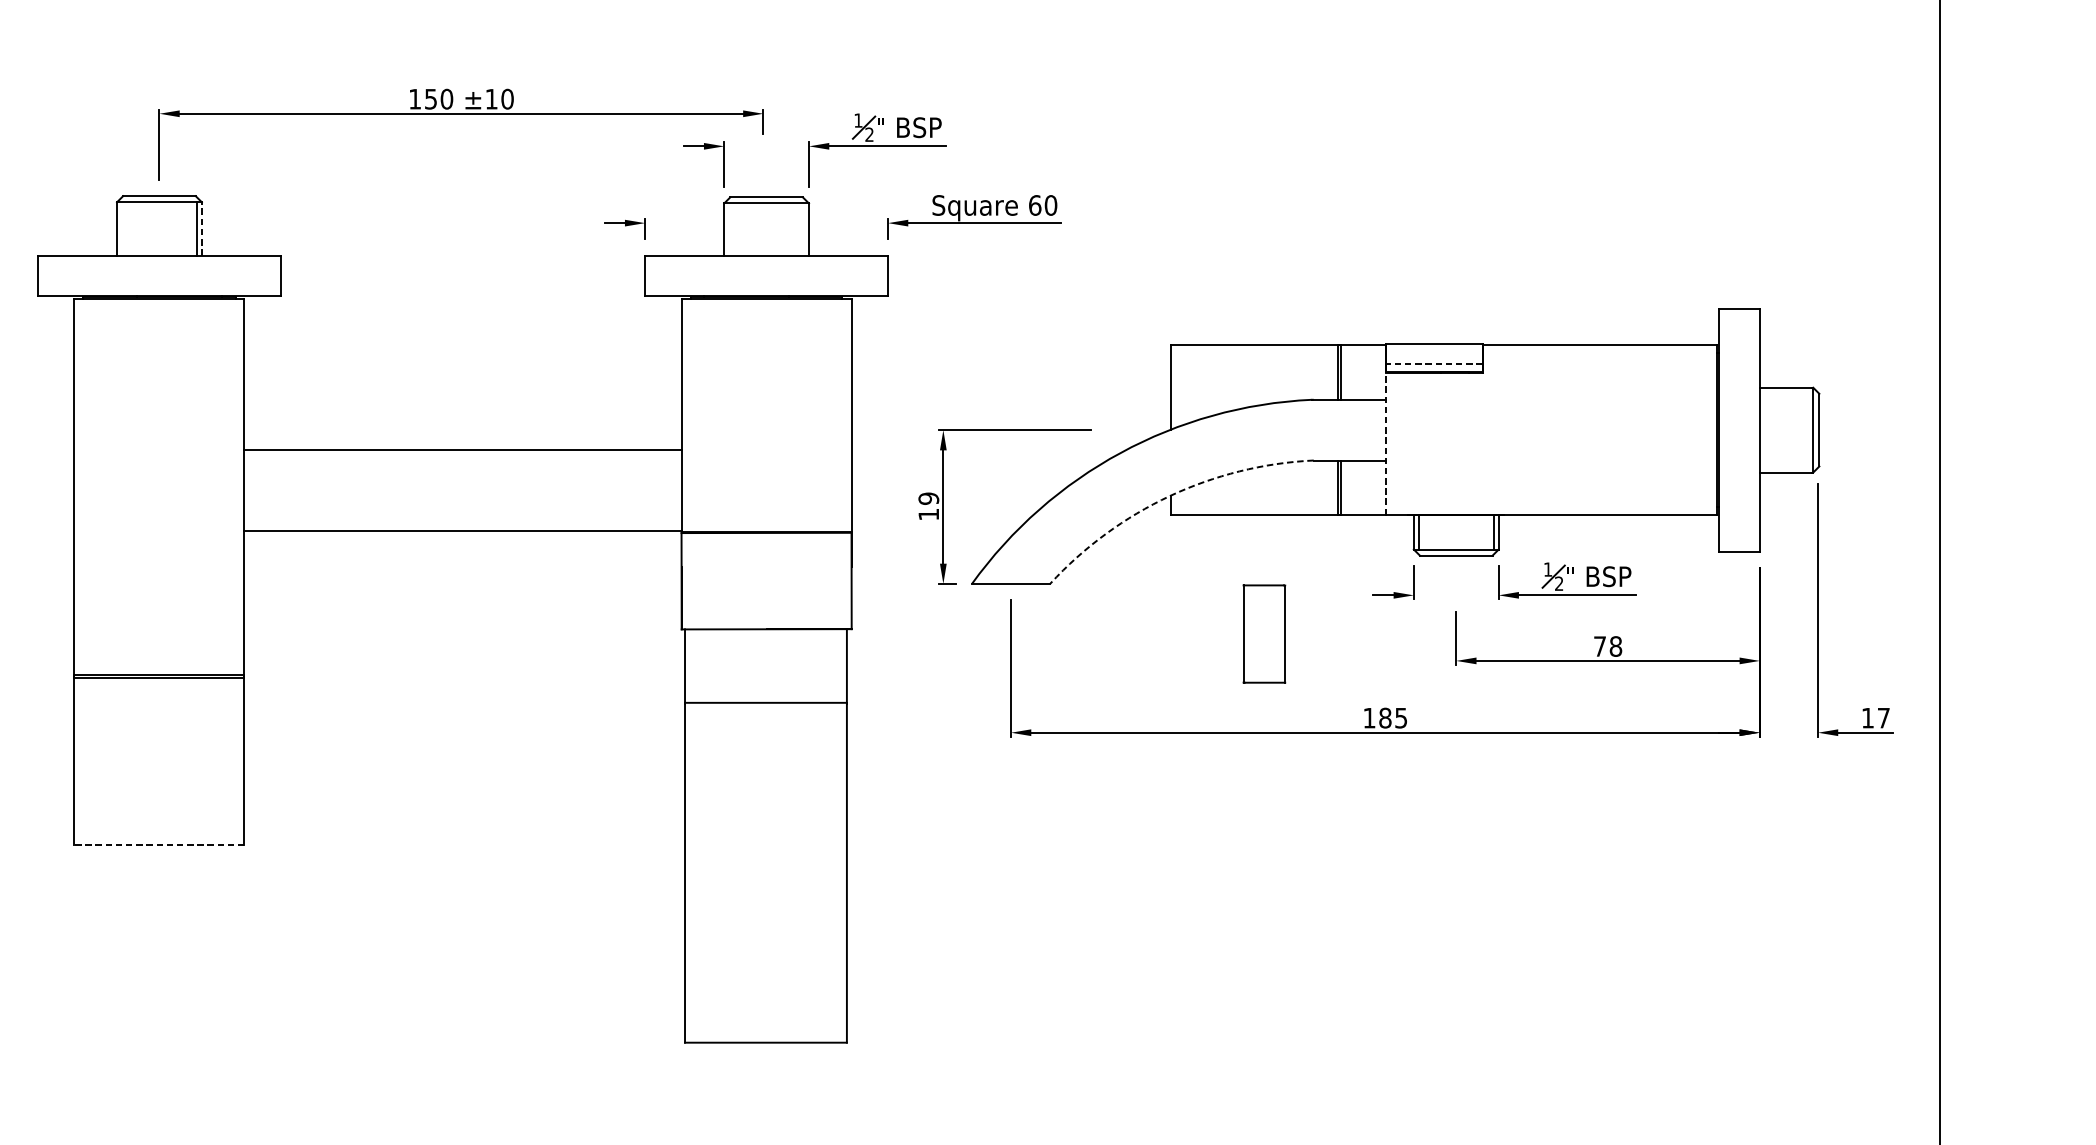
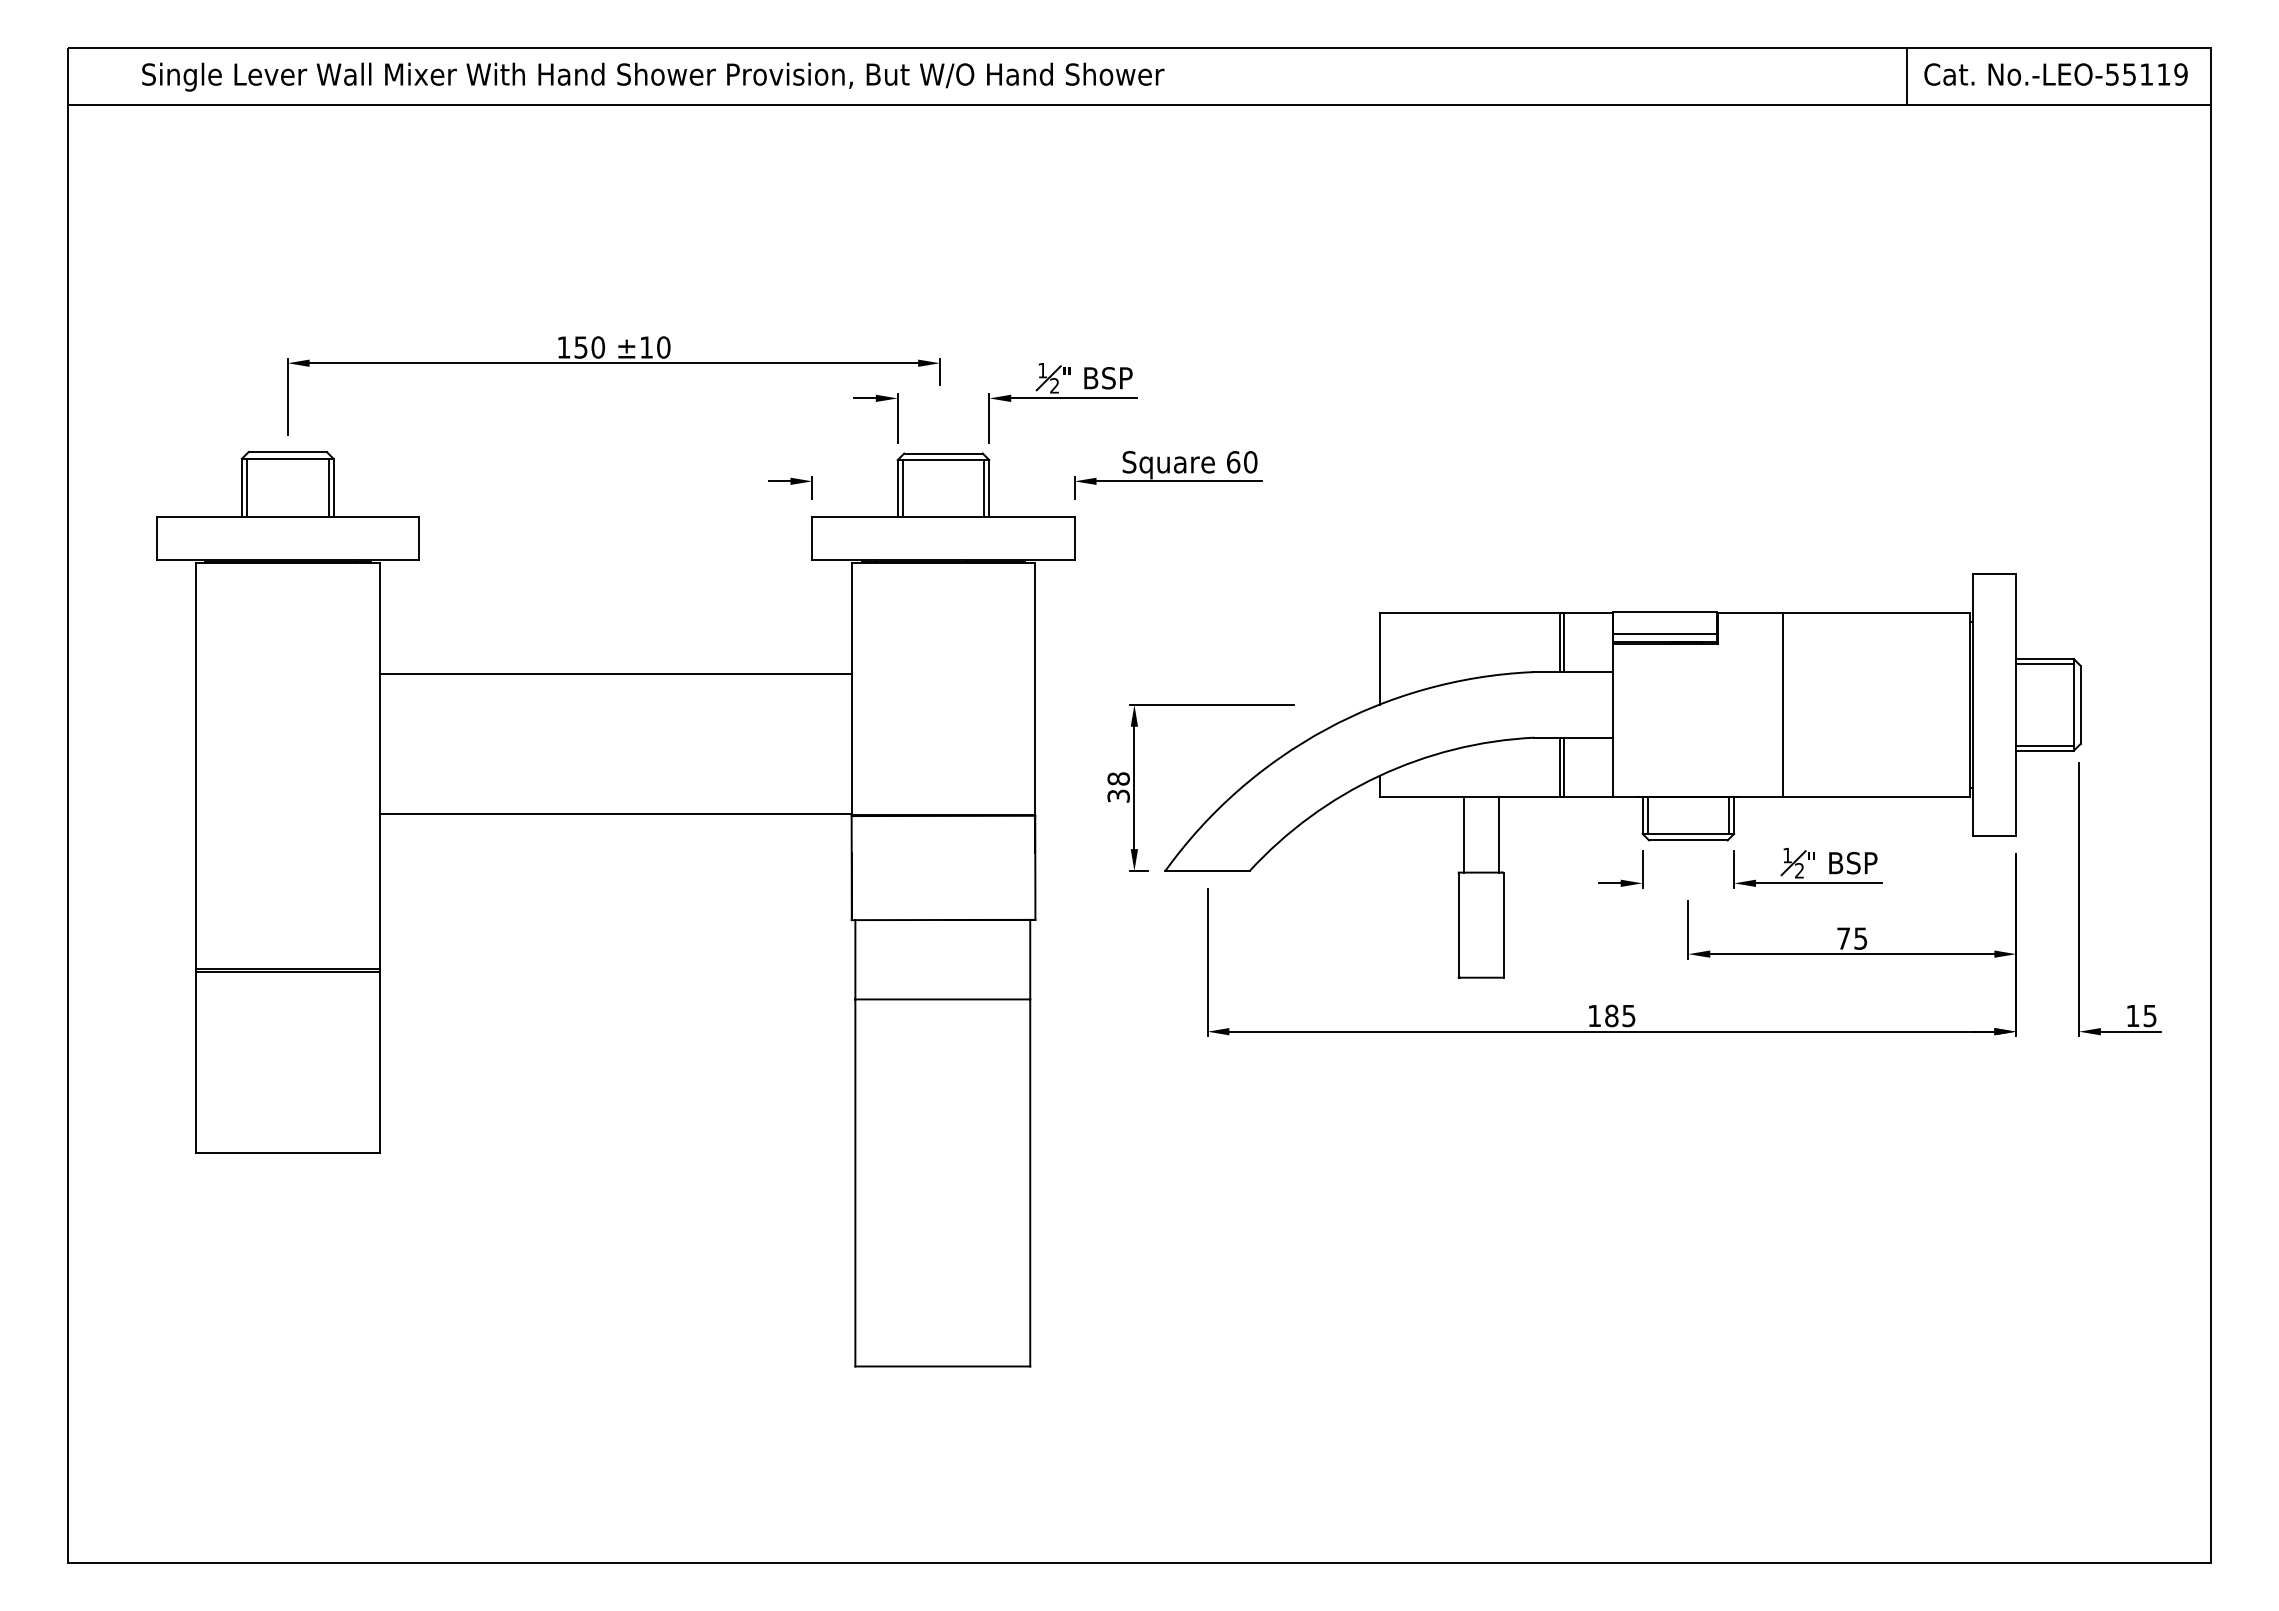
line: (122, 228) -> (247, 487), added
line: (201, 228) -> (333, 487), dashed -> solid
line: (728, 229) -> (902, 488), added
line: (804, 229) -> (984, 488), added
line: (1434, 364) -> (1664, 633), dashed -> solid
line: (1786, 392) -> (2044, 664), added
line: (1544, 429) -> (1783, 704), added
line: (1386, 444) -> (1612, 720), dashed -> solid
line: (462, 450) -> (615, 673), moved
line: (1786, 467) -> (2044, 745), added
arc: (1169, 496) -> (1378, 776), dashed -> solid
text: (928, 506) -> (1118, 787), 19 -> 38
line: (1248, 550) -> (1463, 834), added
line: (1280, 550) -> (1498, 834), added
text: (1615, 646) -> (1860, 938), 78 -> 75
text: (1883, 718) -> (2149, 1016), 17 -> 15
line: (159, 844) -> (287, 1152), dashed -> solid

